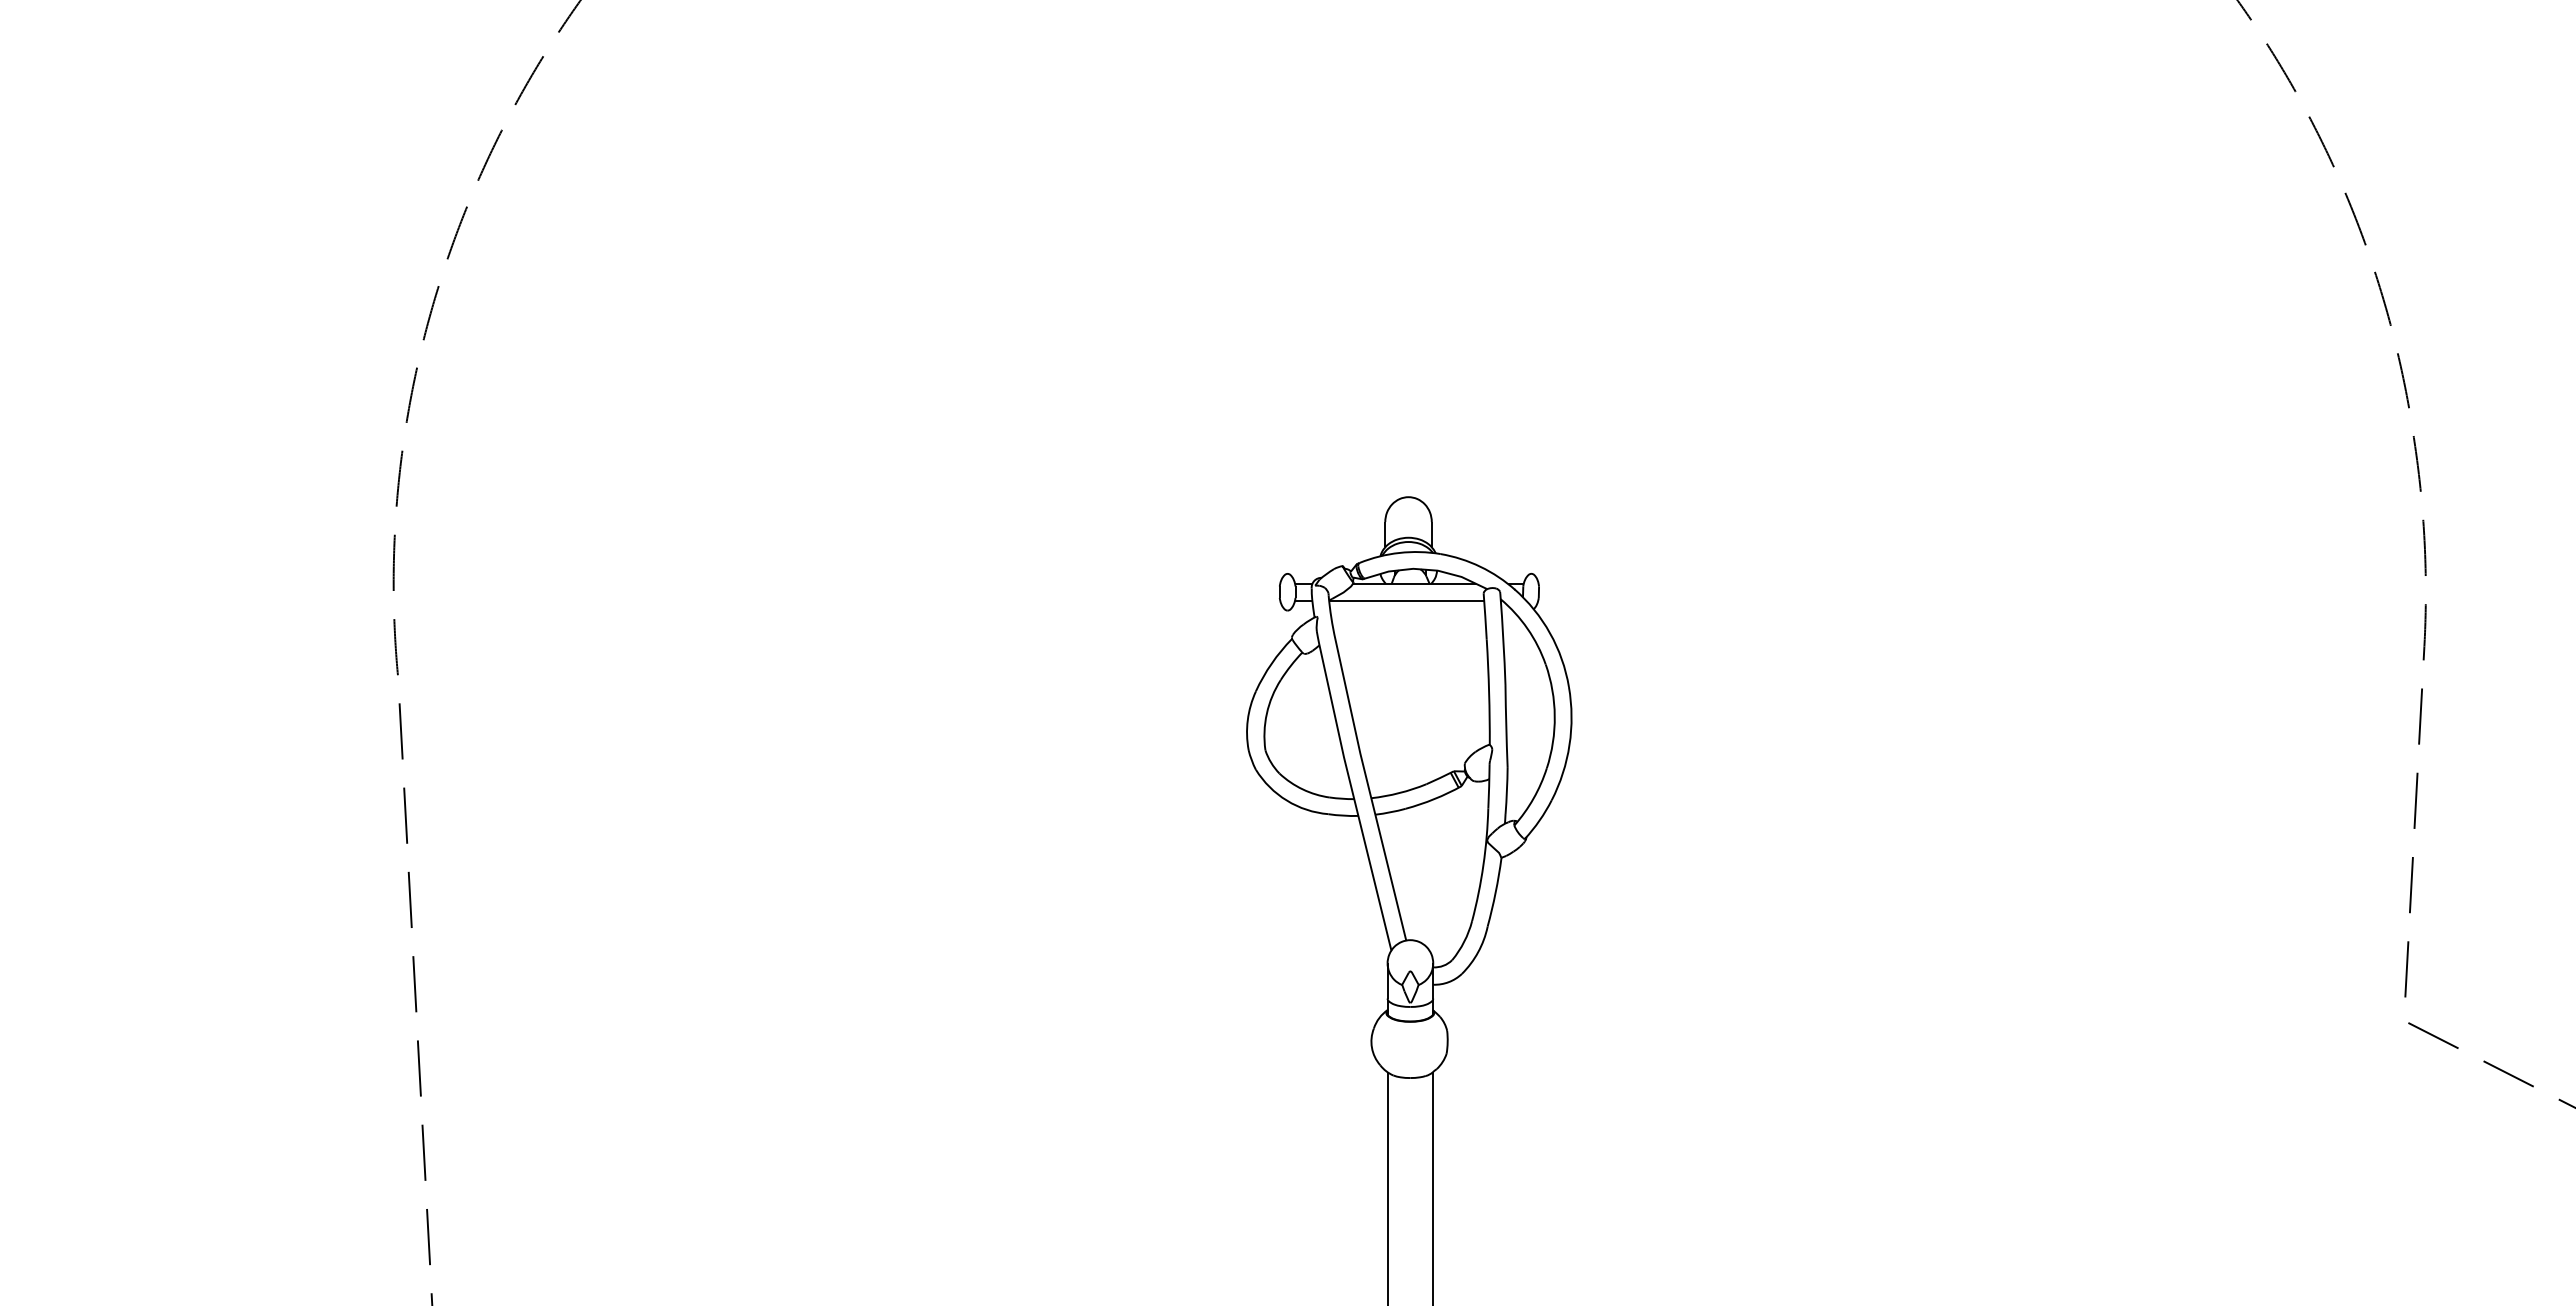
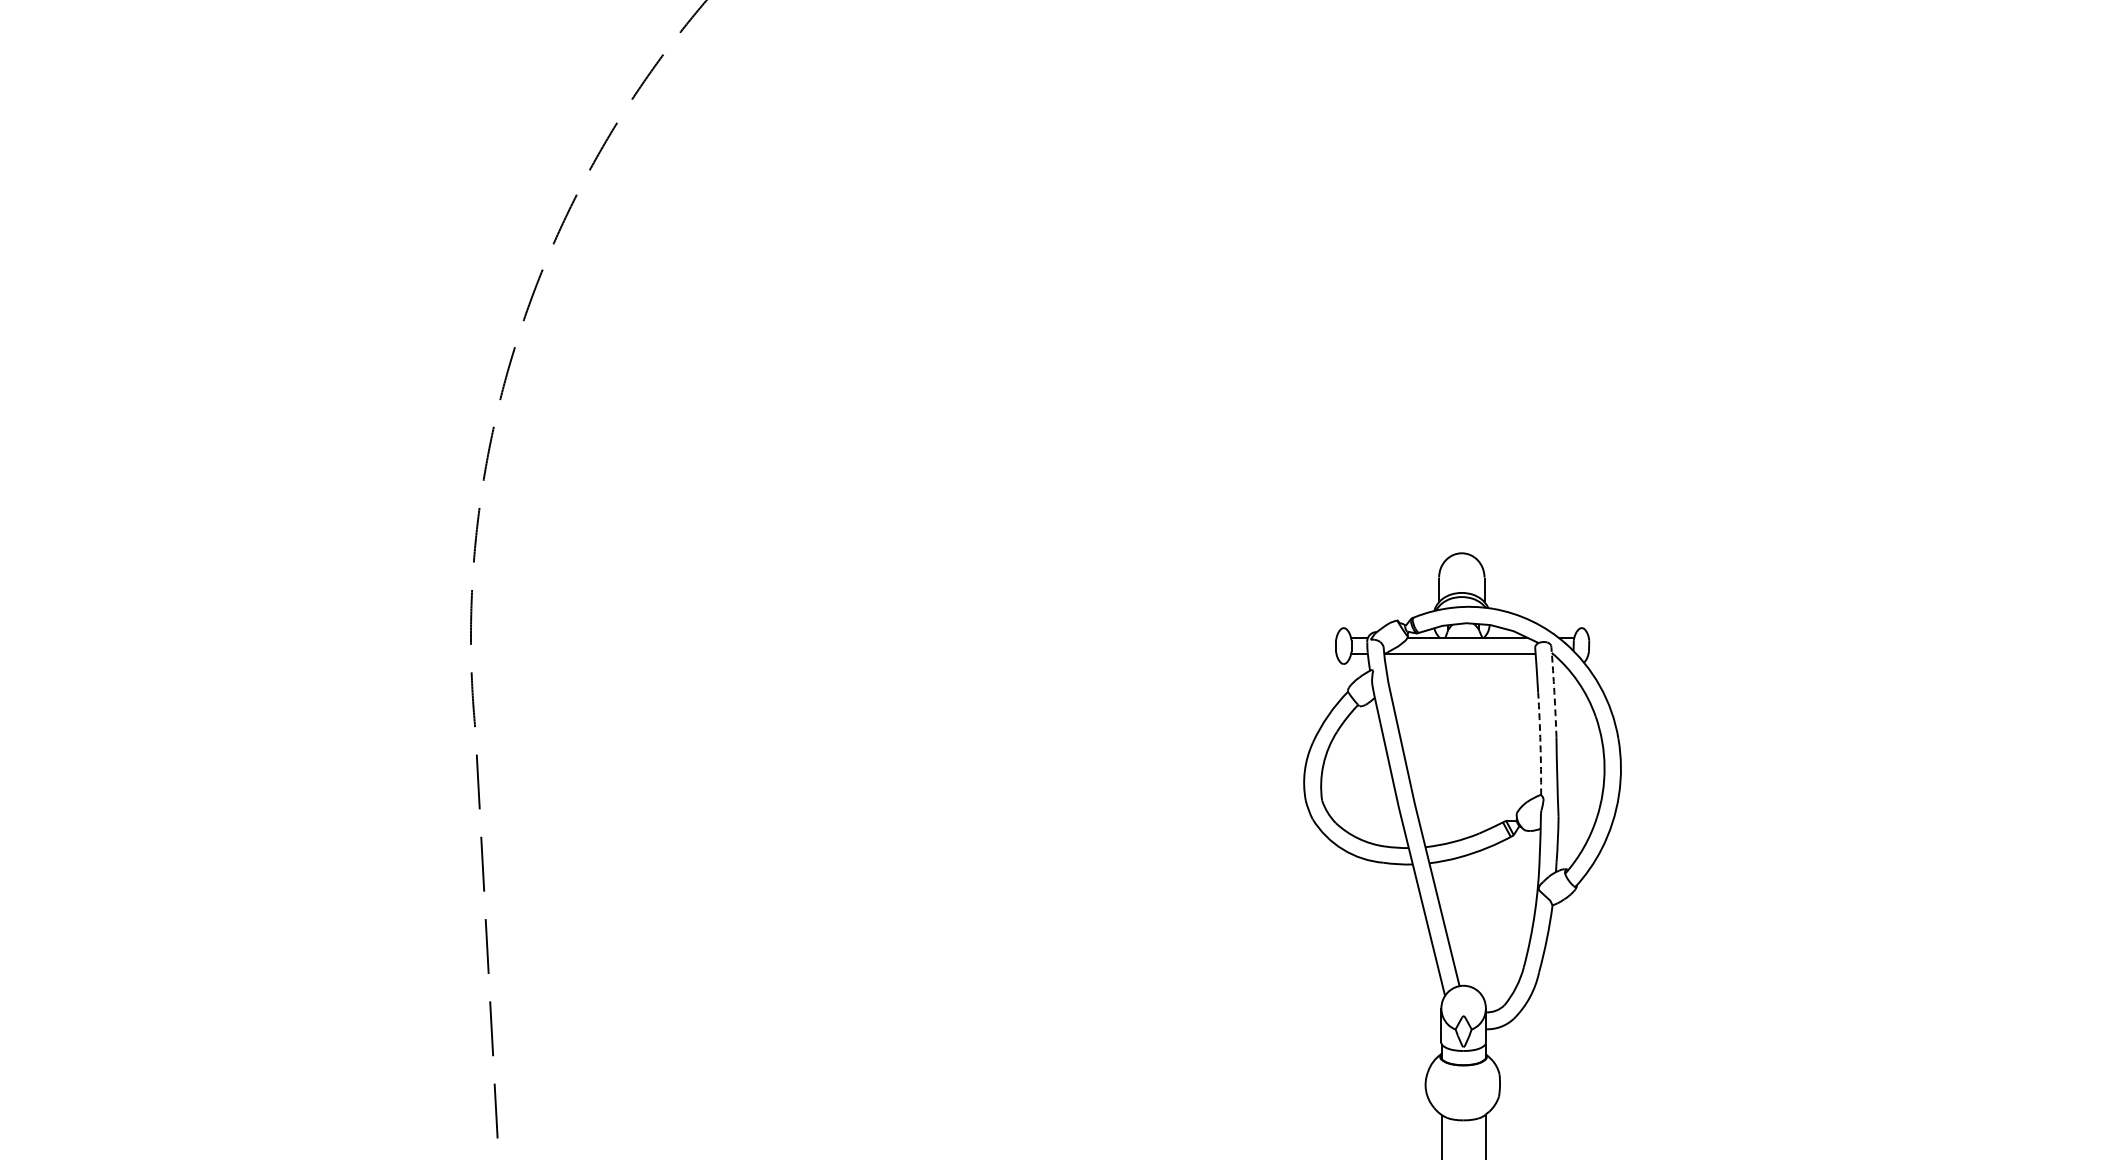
arc: (1503, 639) -> (1554, 692), solid -> dashed
arc: (1489, 692) -> (1540, 743), solid -> dashed

